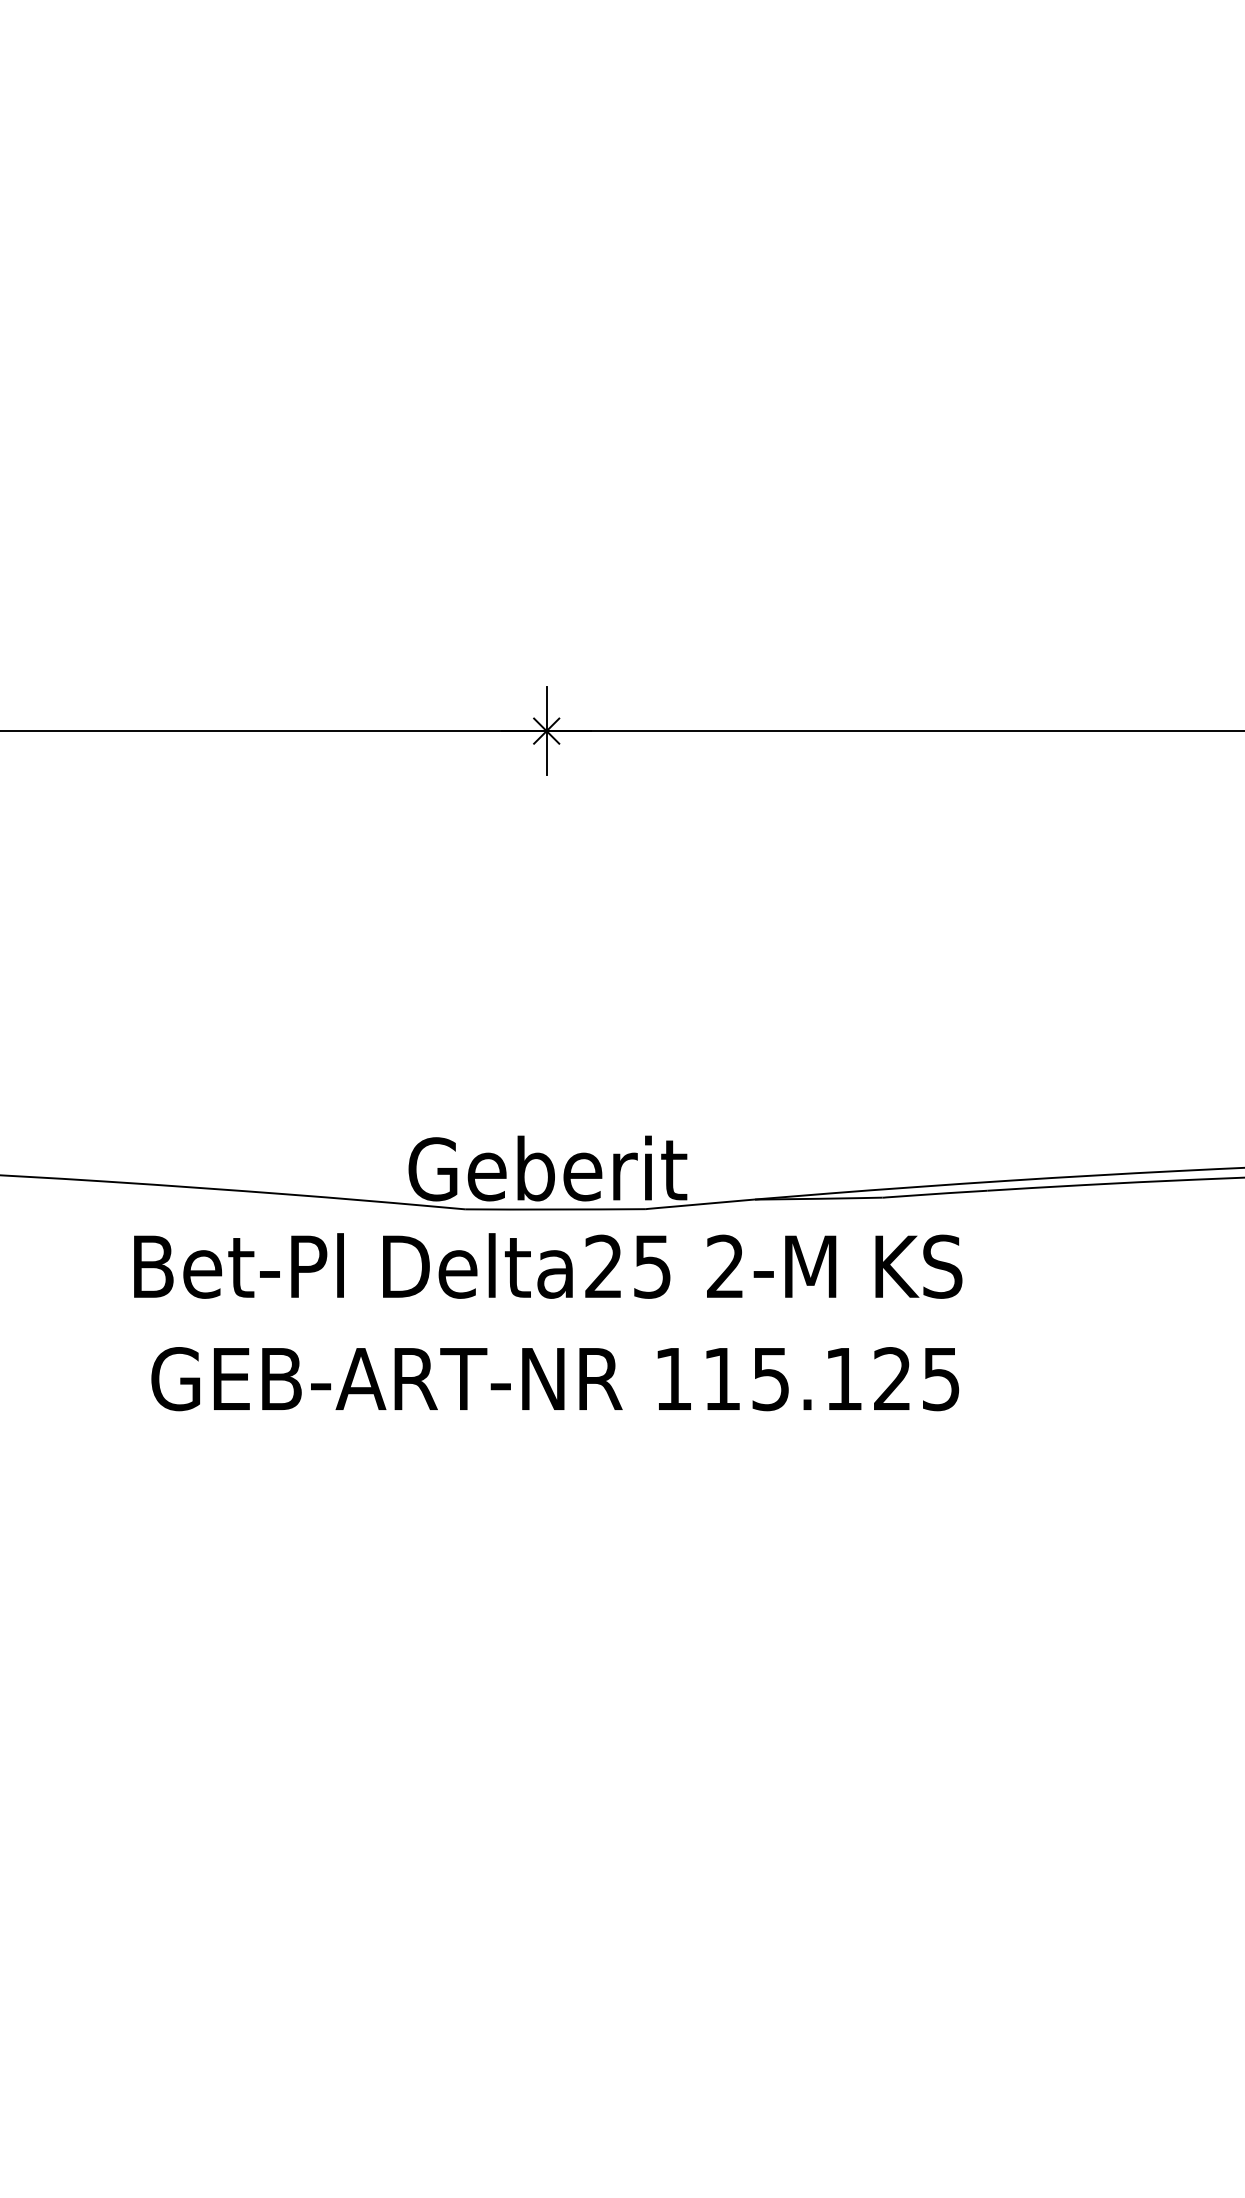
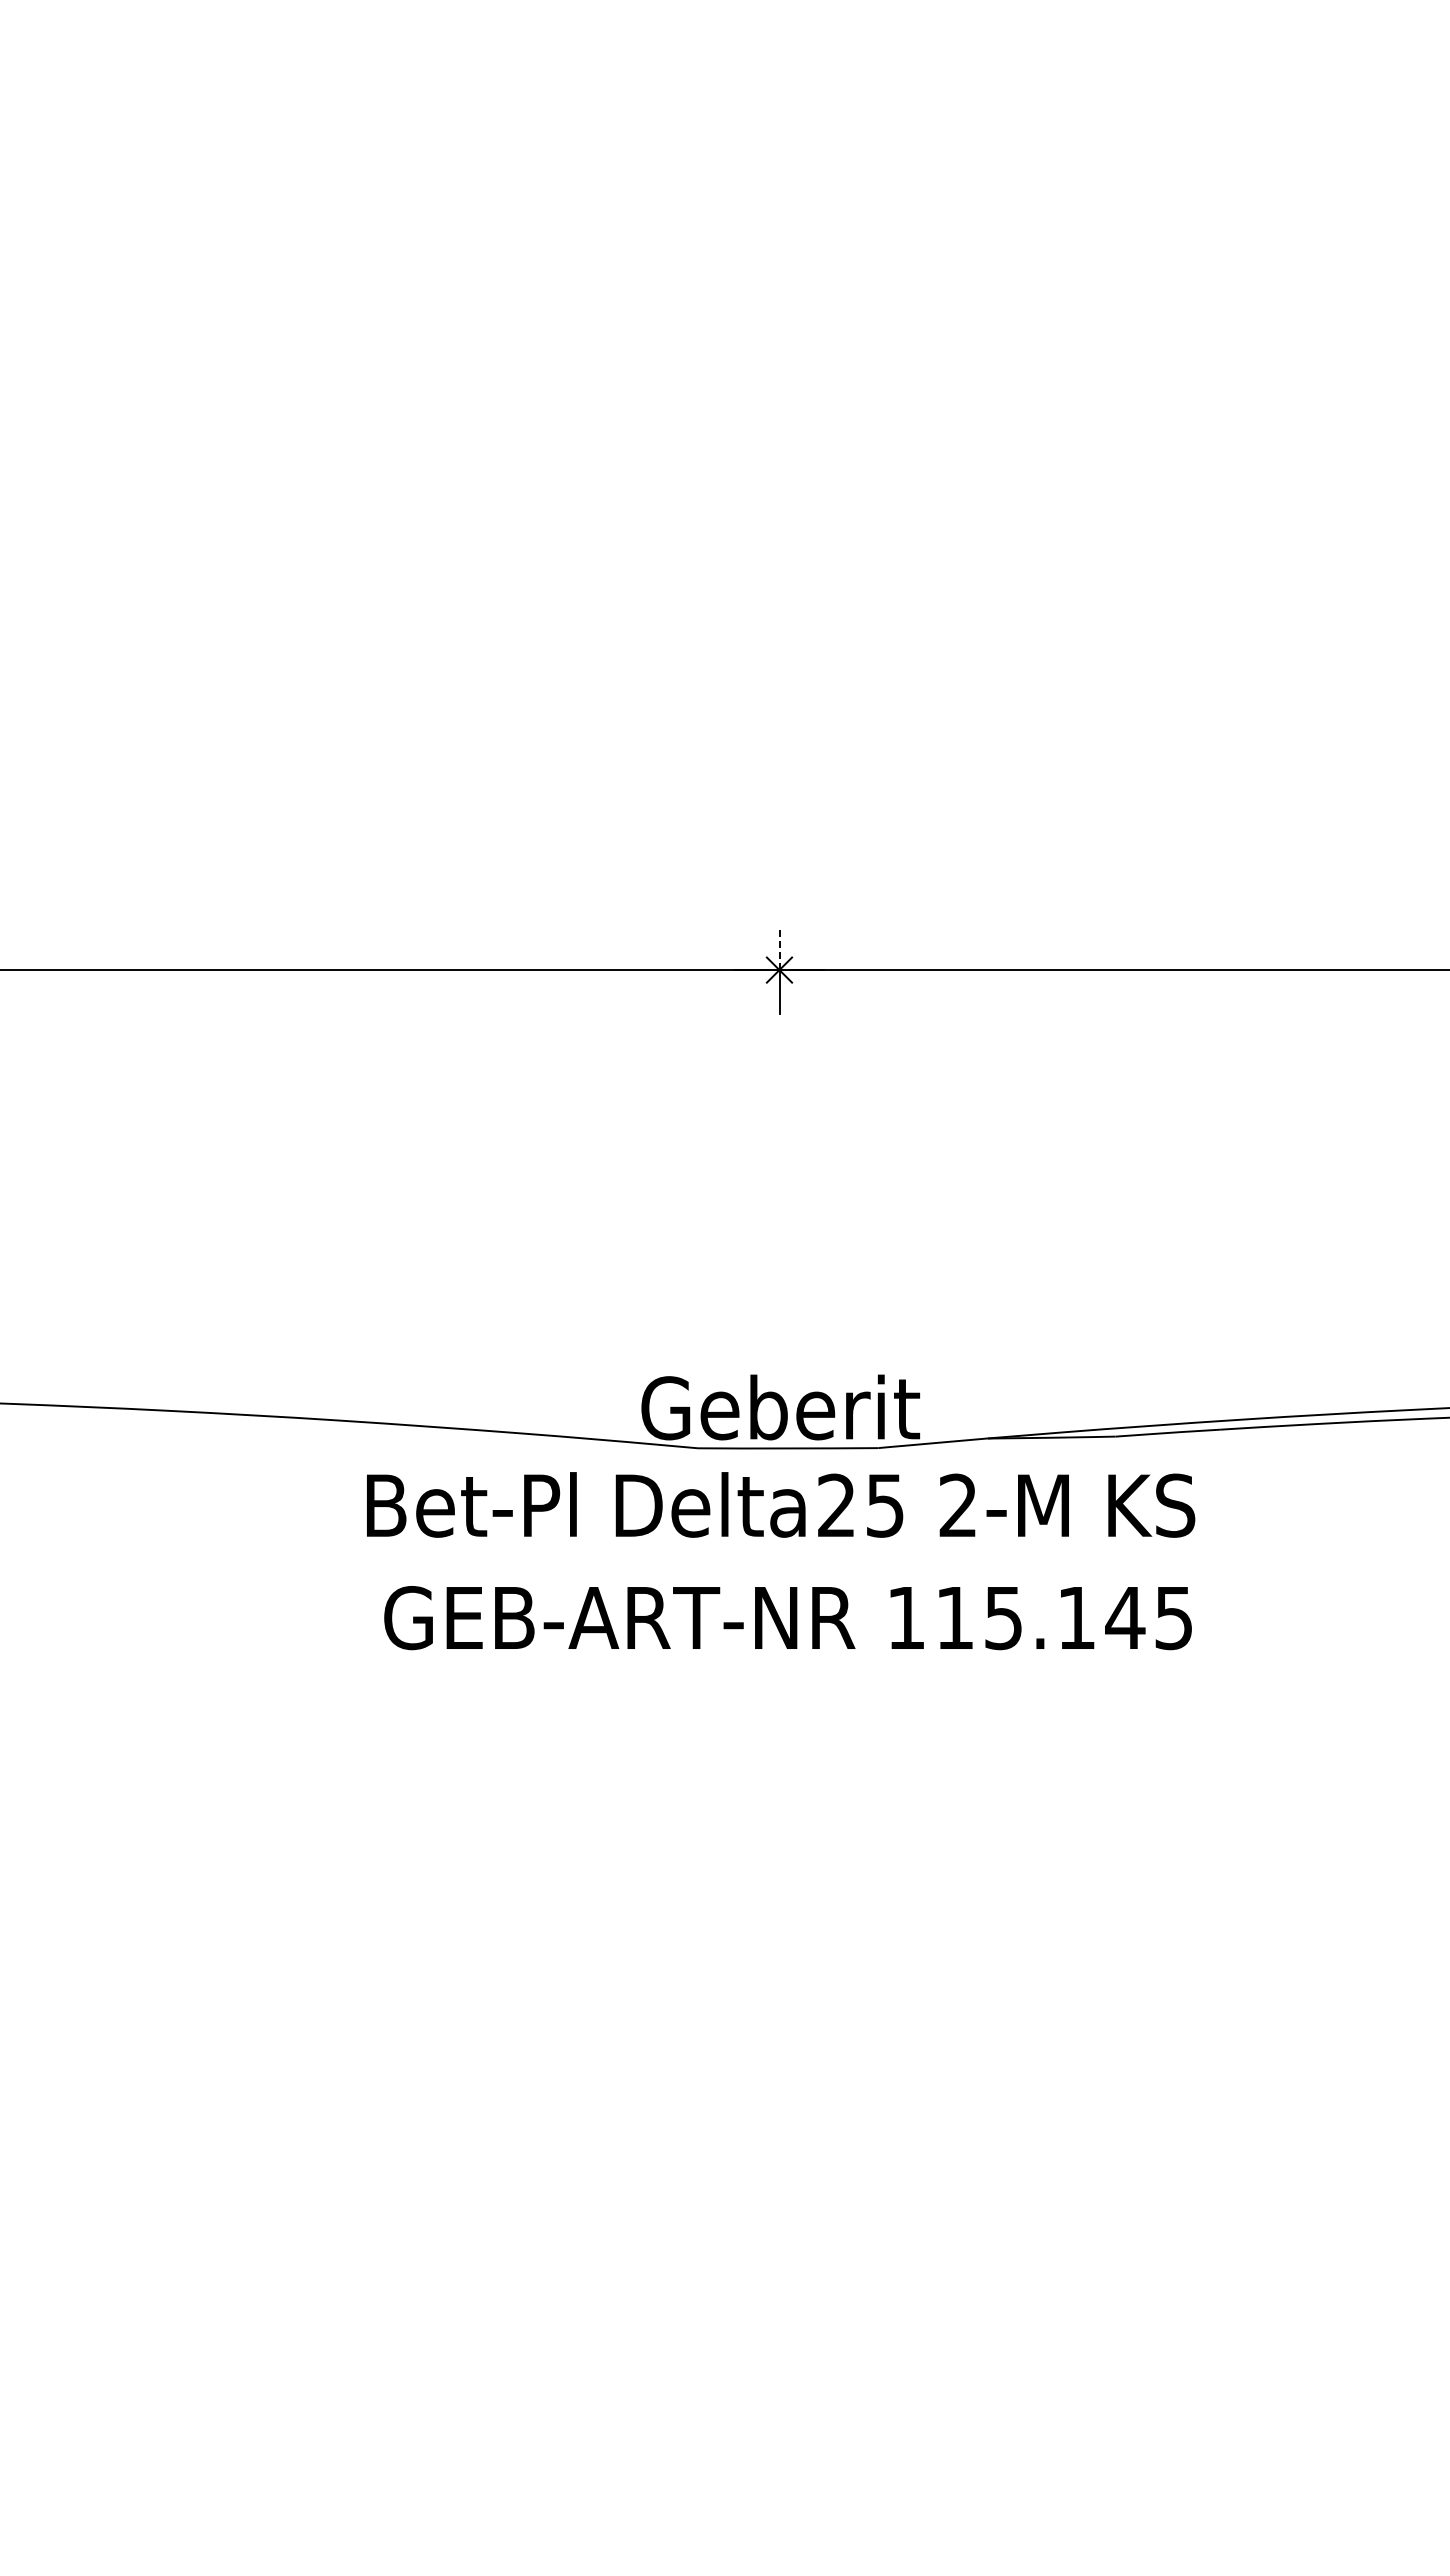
line: (546, 708) -> (779, 947), solid -> dashed
text: (892, 1378) -> (1125, 1617), 115.125 -> 115.145

